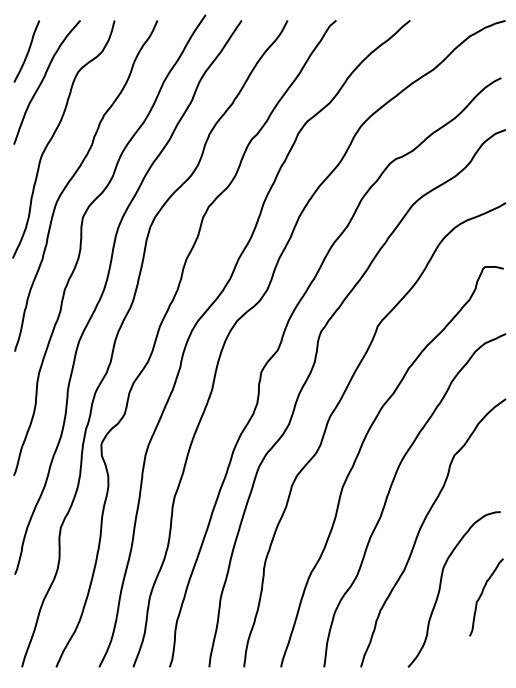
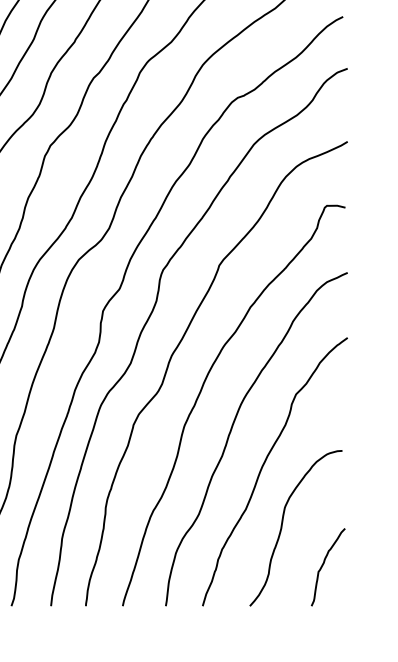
curve: (482, 594) -> (324, 564), moved

